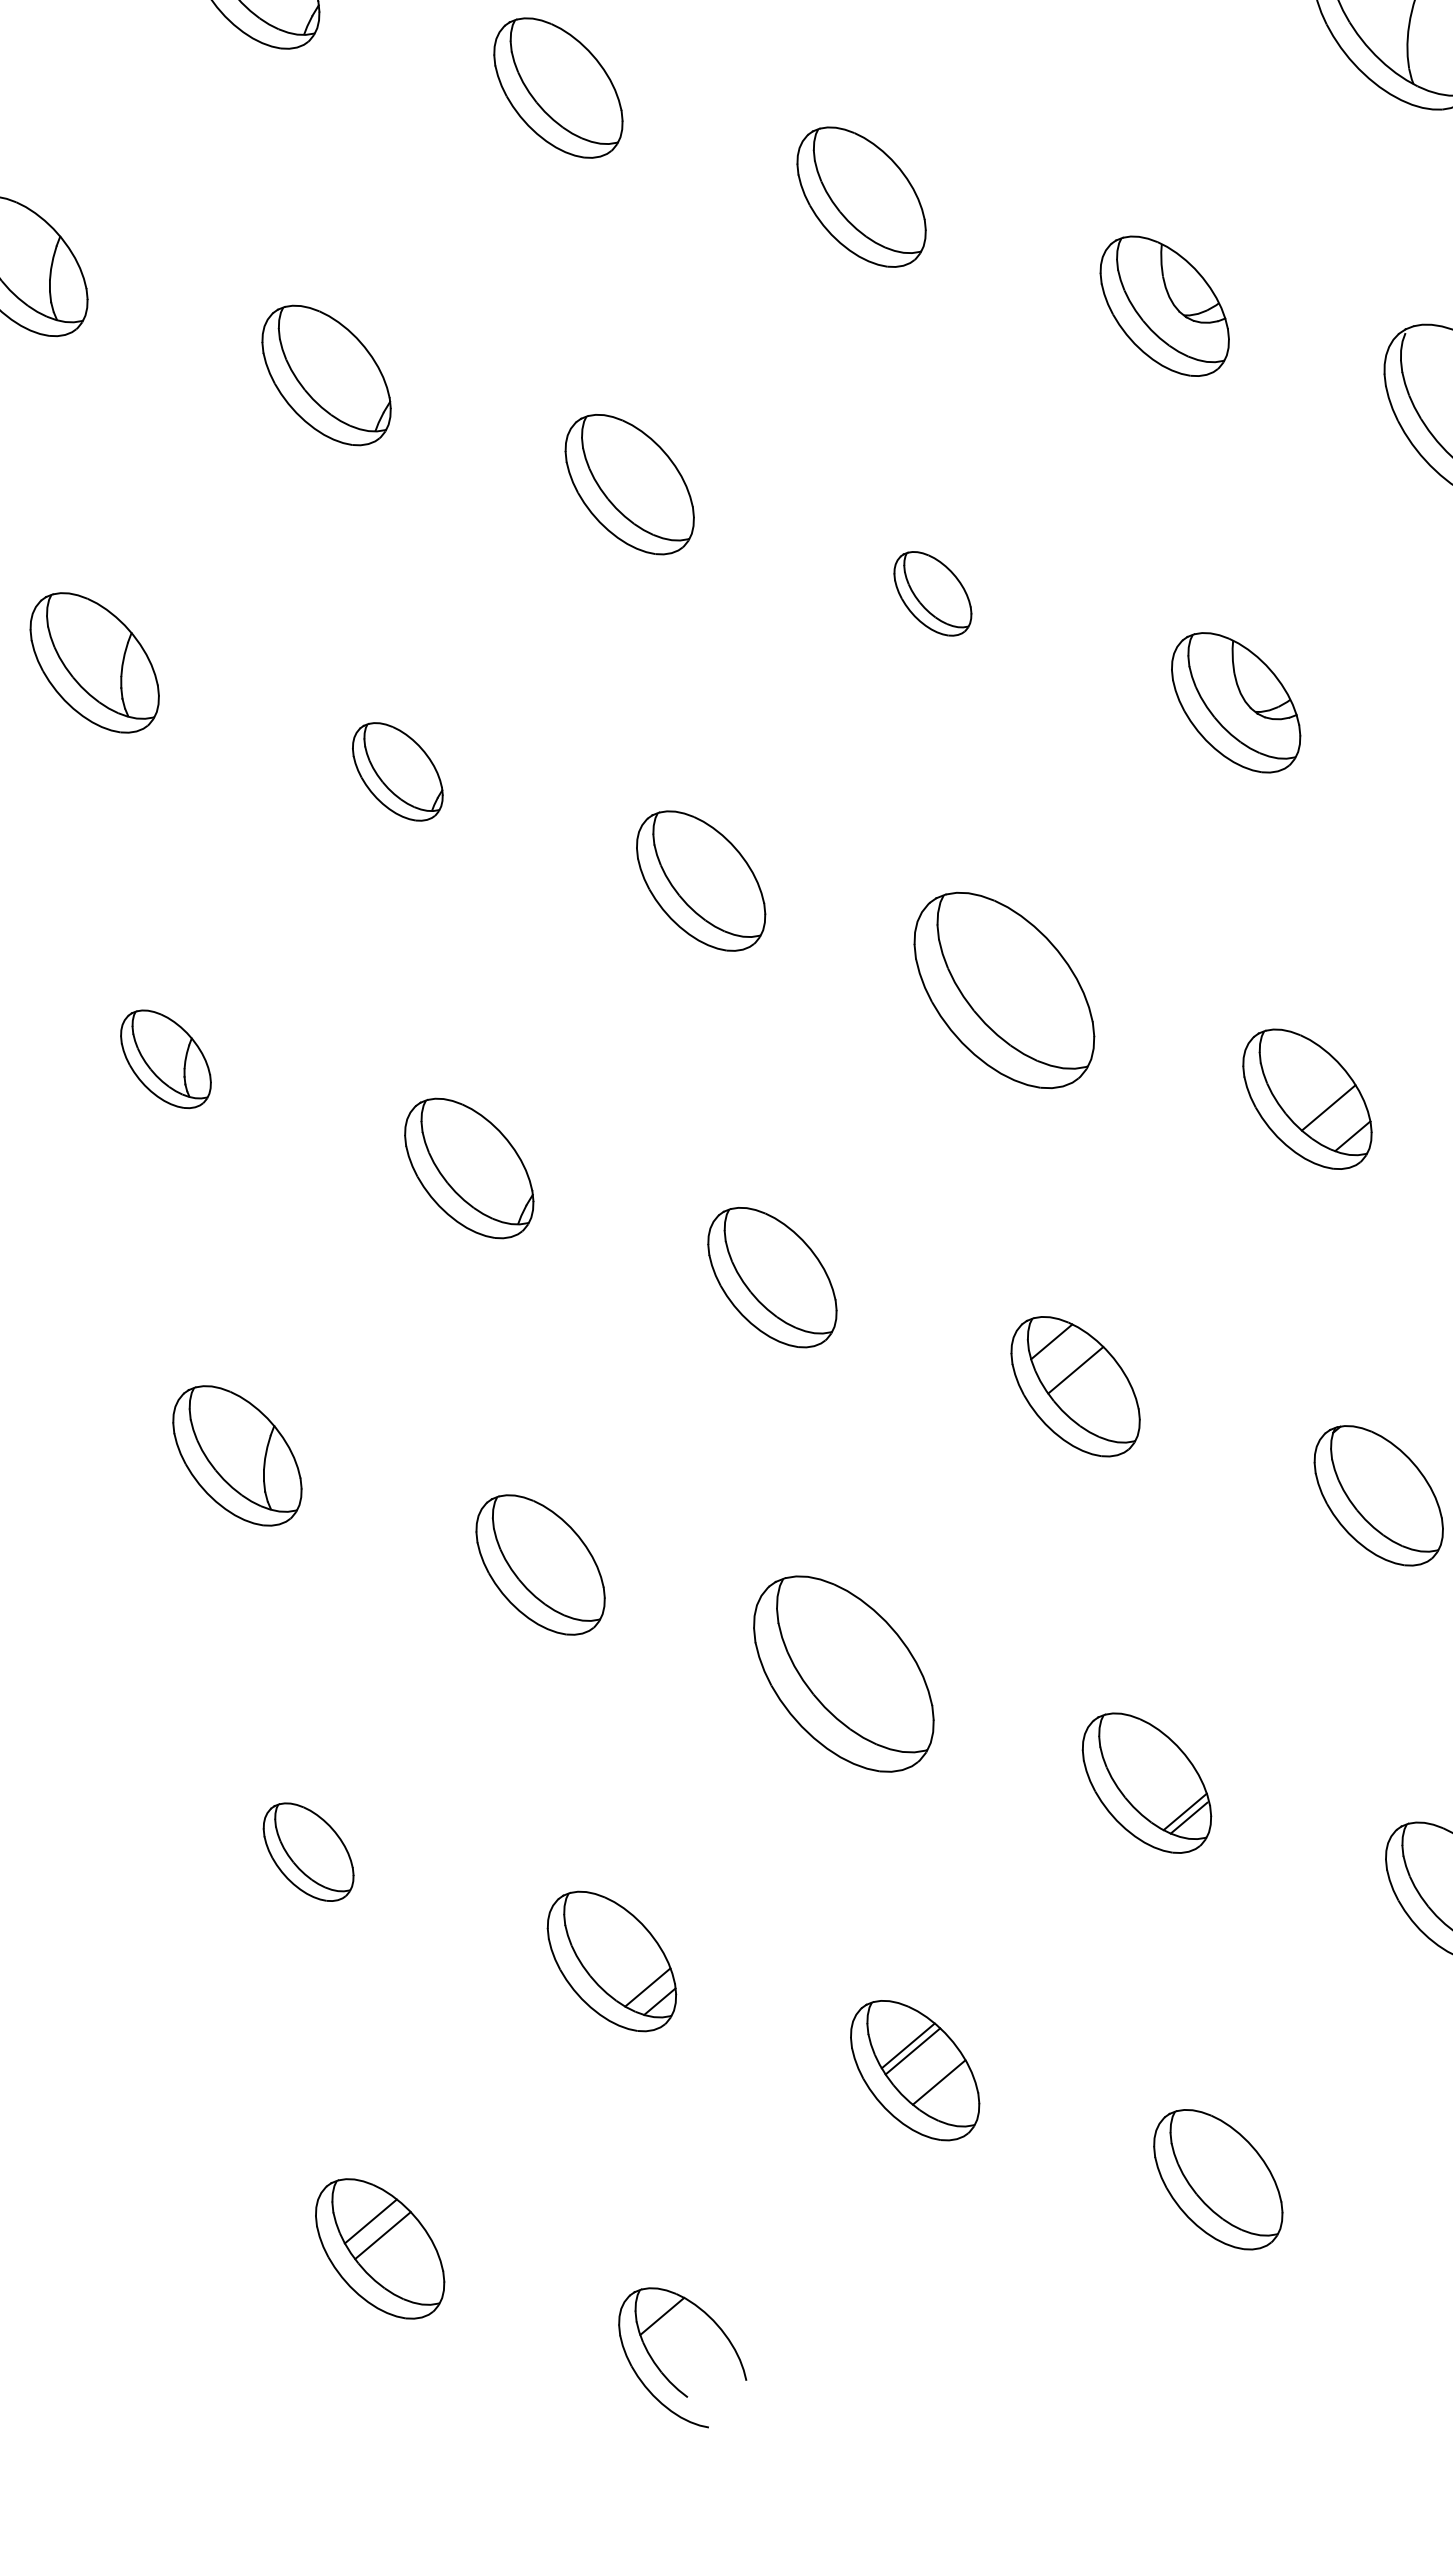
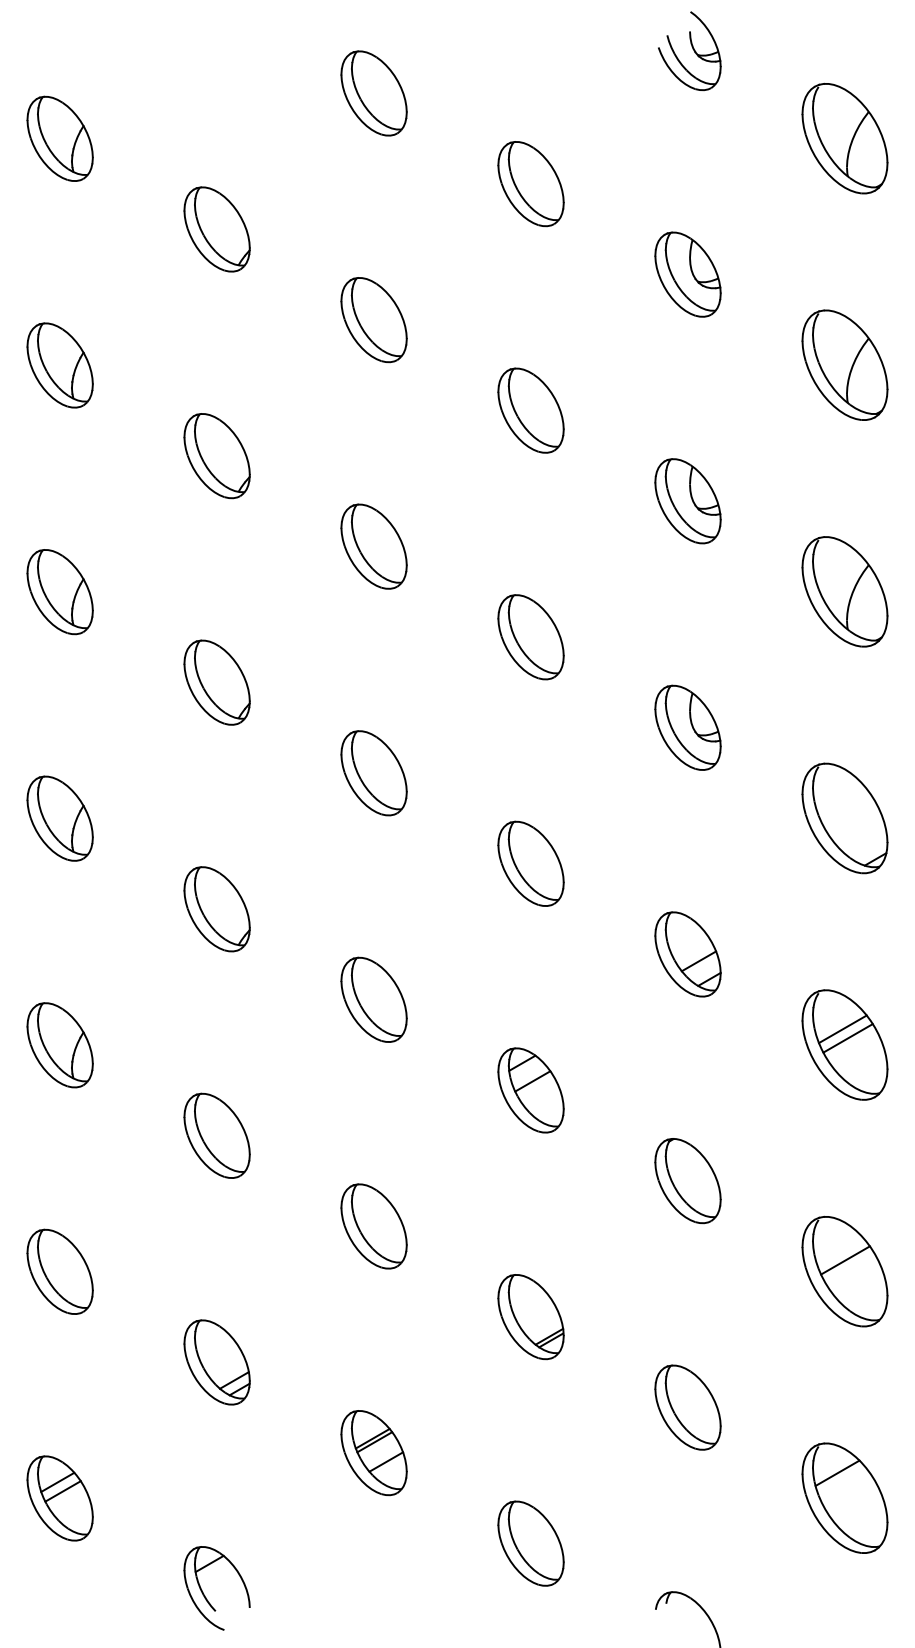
part: (932, 594) -> (530, 637), size x1.67
part: (396, 771) -> (216, 682), size x1.43
part: (1003, 989) -> (530, 863), size x0.71
part: (164, 1059) -> (59, 818), size x1.43
part: (842, 1674) -> (373, 1226), size x0.71
part: (307, 1851) -> (59, 1271), size x1.43

